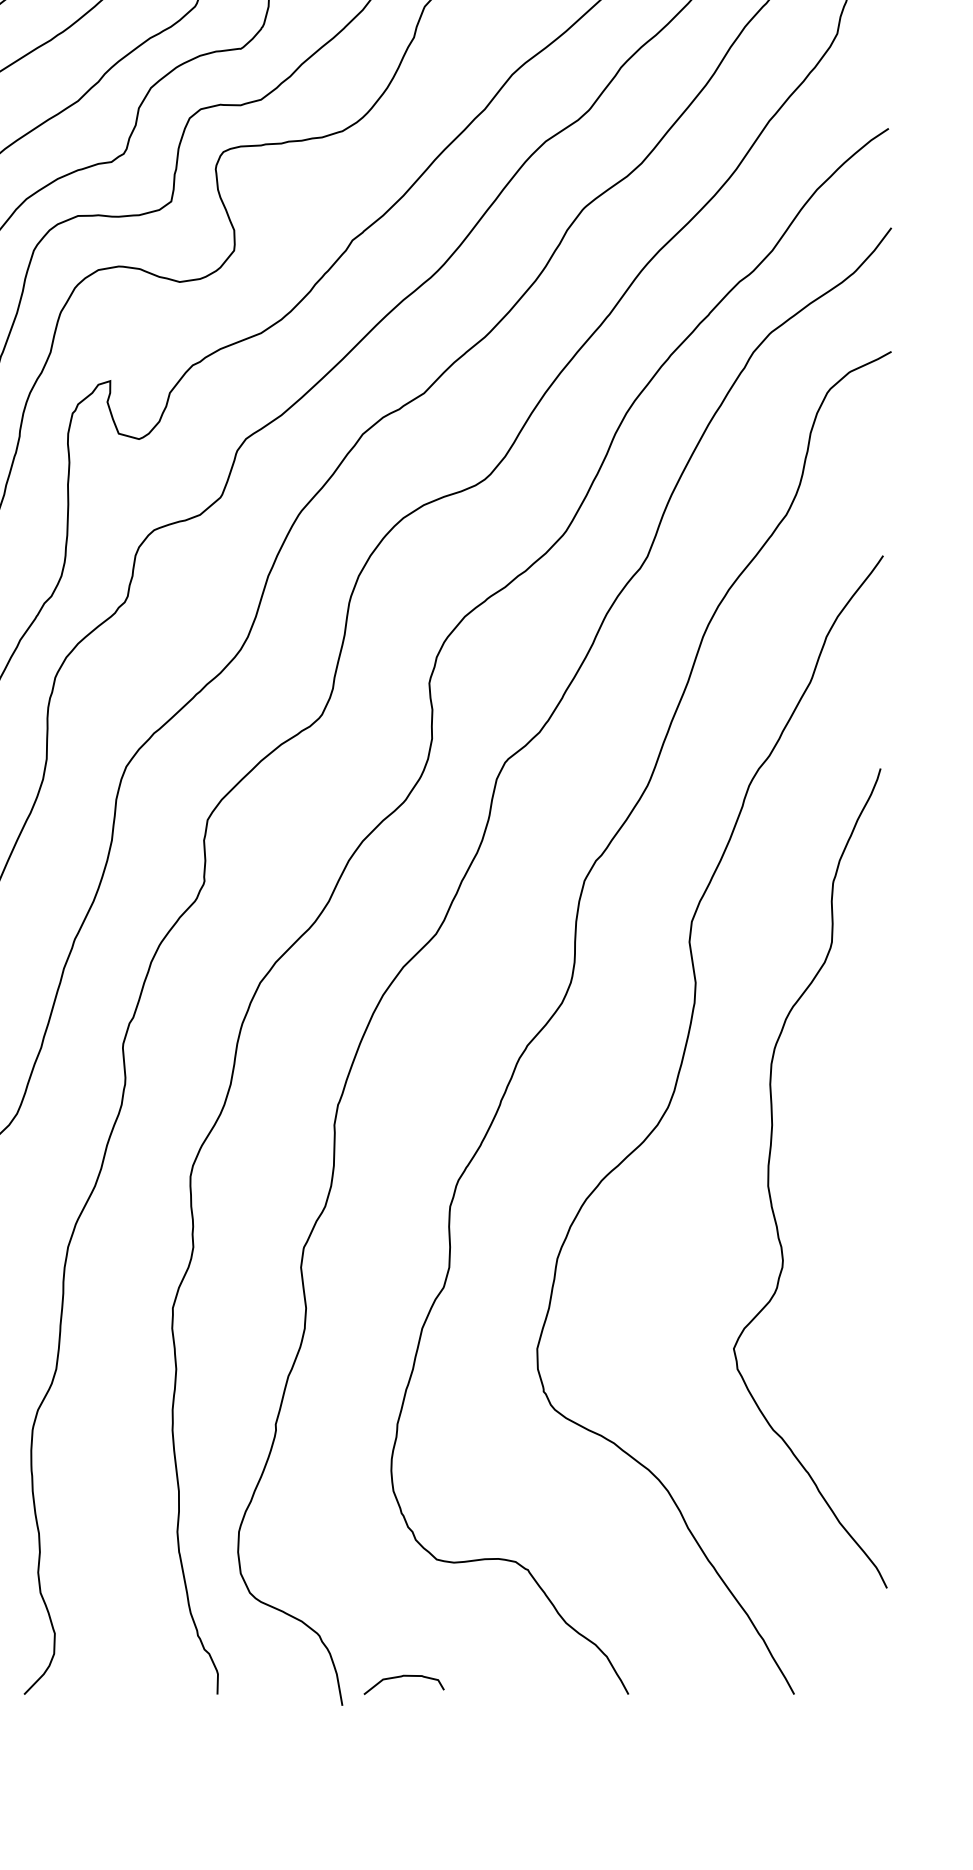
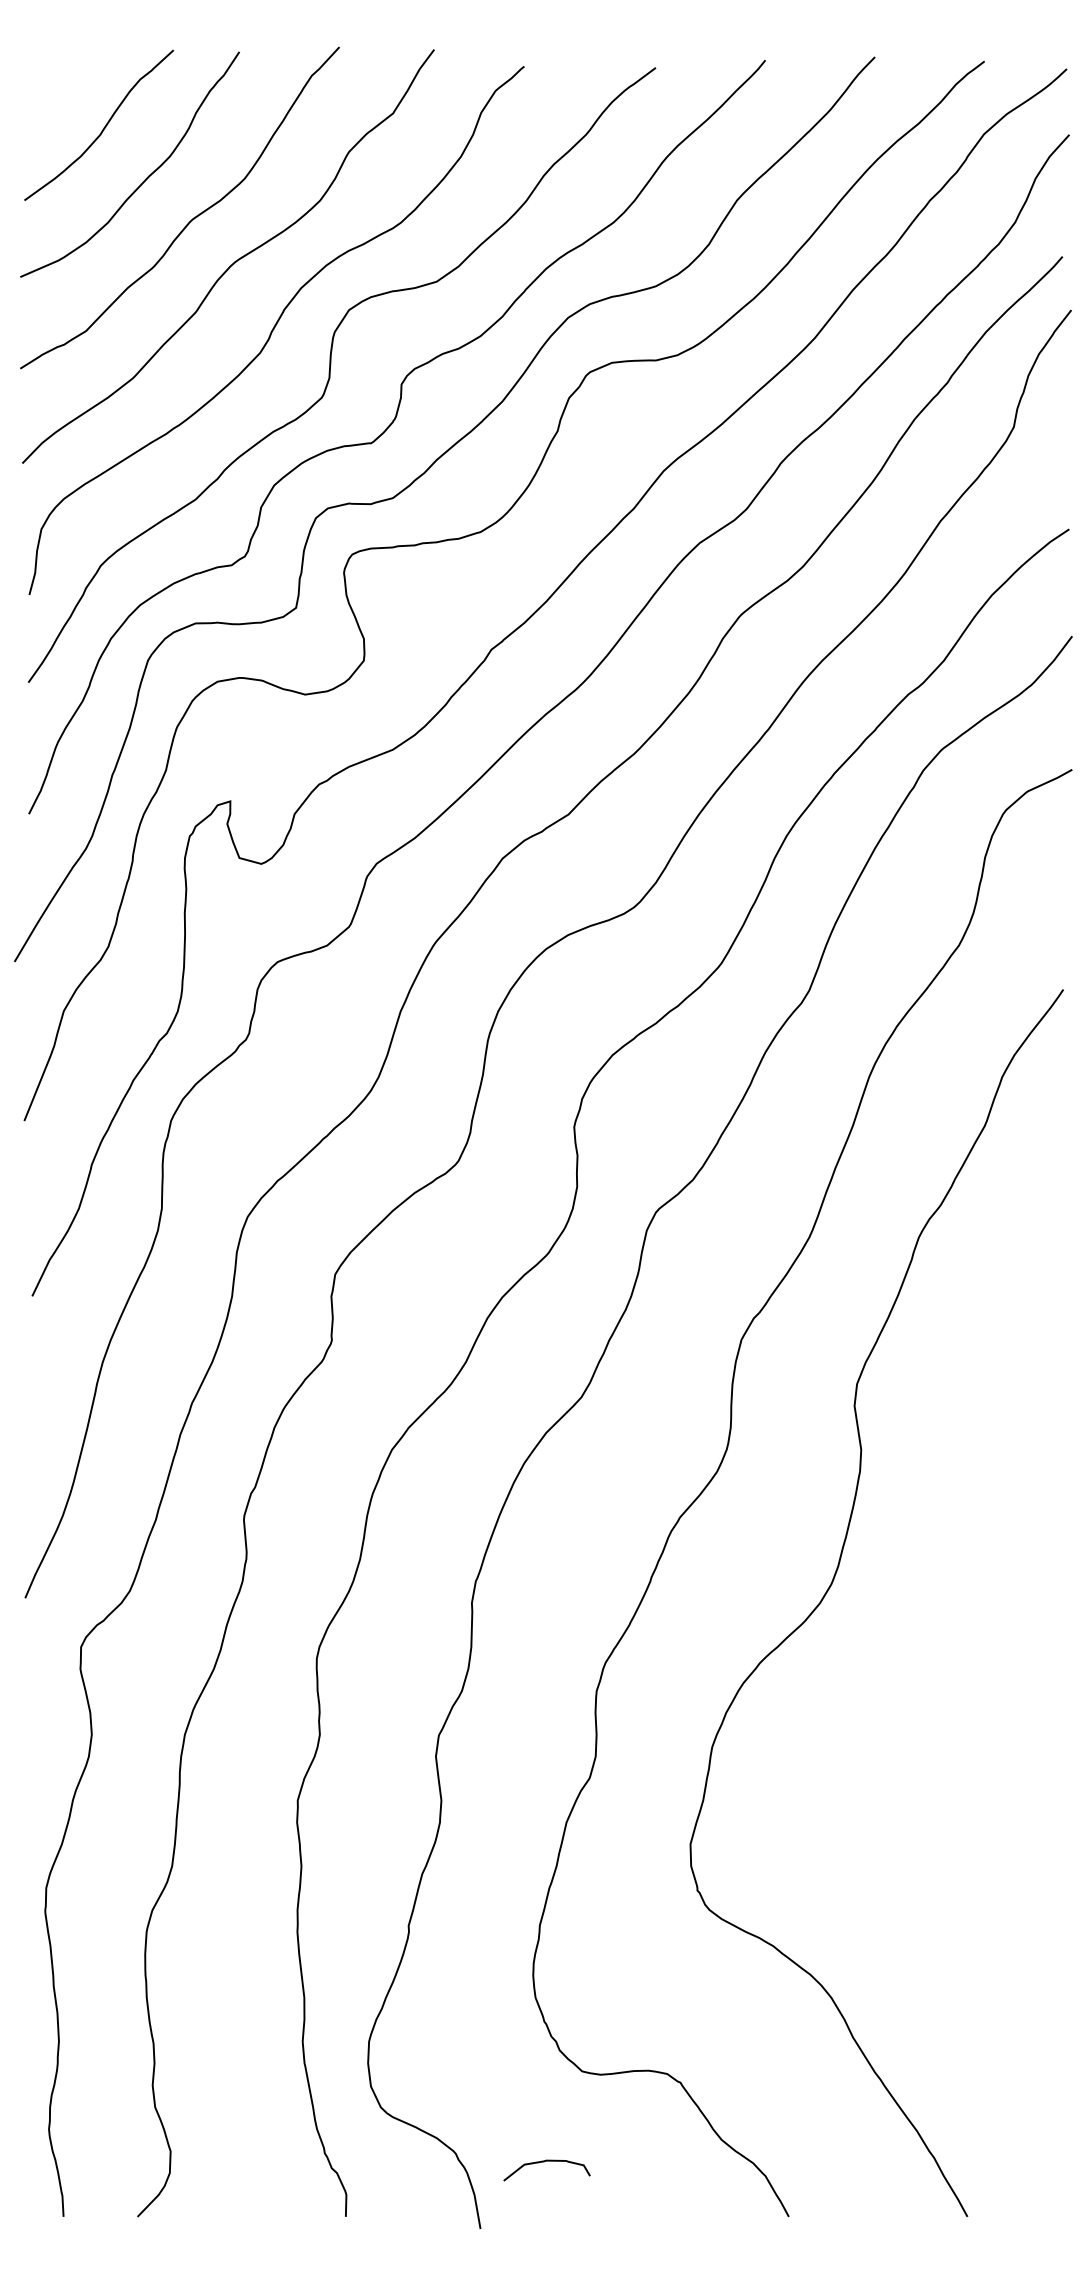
curve: (769, 1178) -> (940, 1660), removed
curve: (401, 1677) -> (544, 2162), moved

